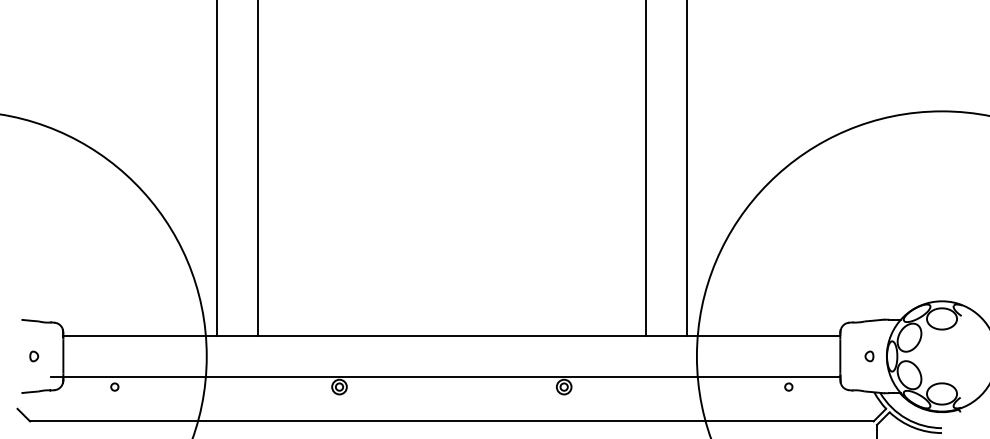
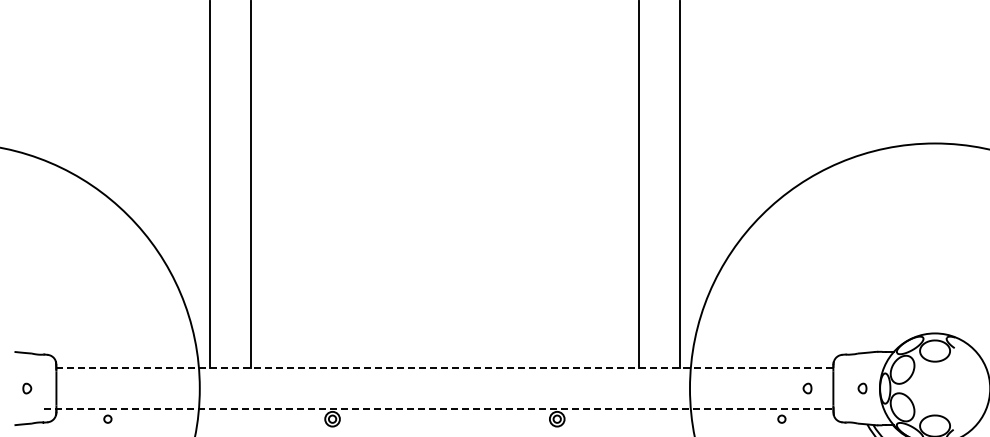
line: (451, 335) -> (444, 367), solid -> dashed
part: (814, 356) -> (807, 388), added
line: (445, 377) -> (438, 409), solid -> dashed

